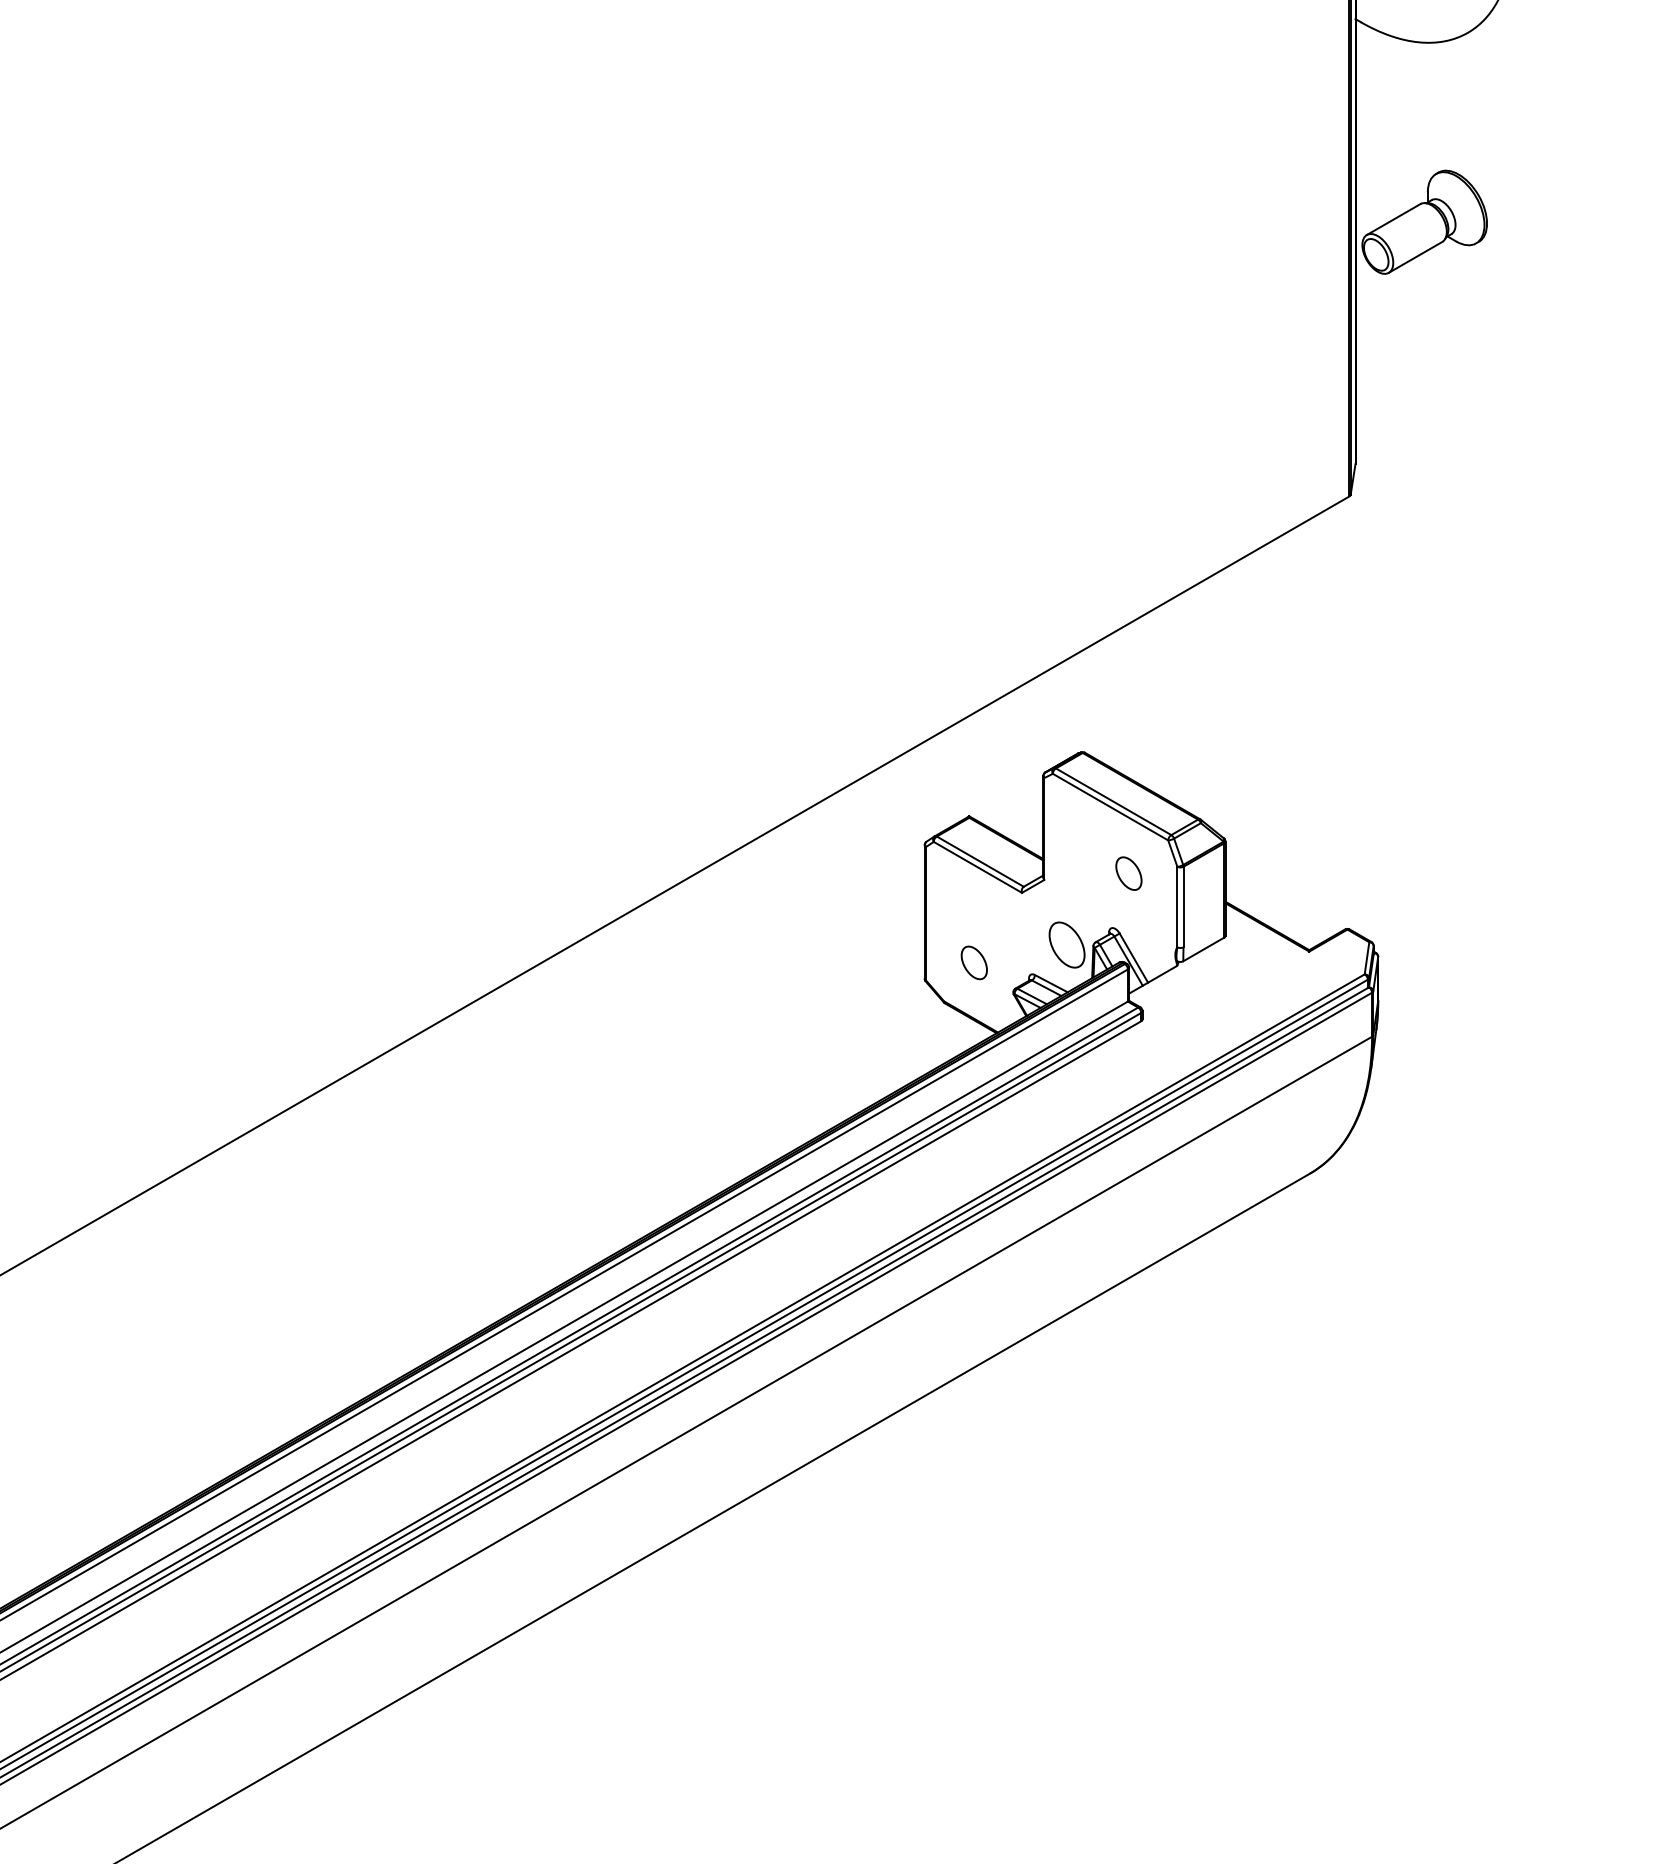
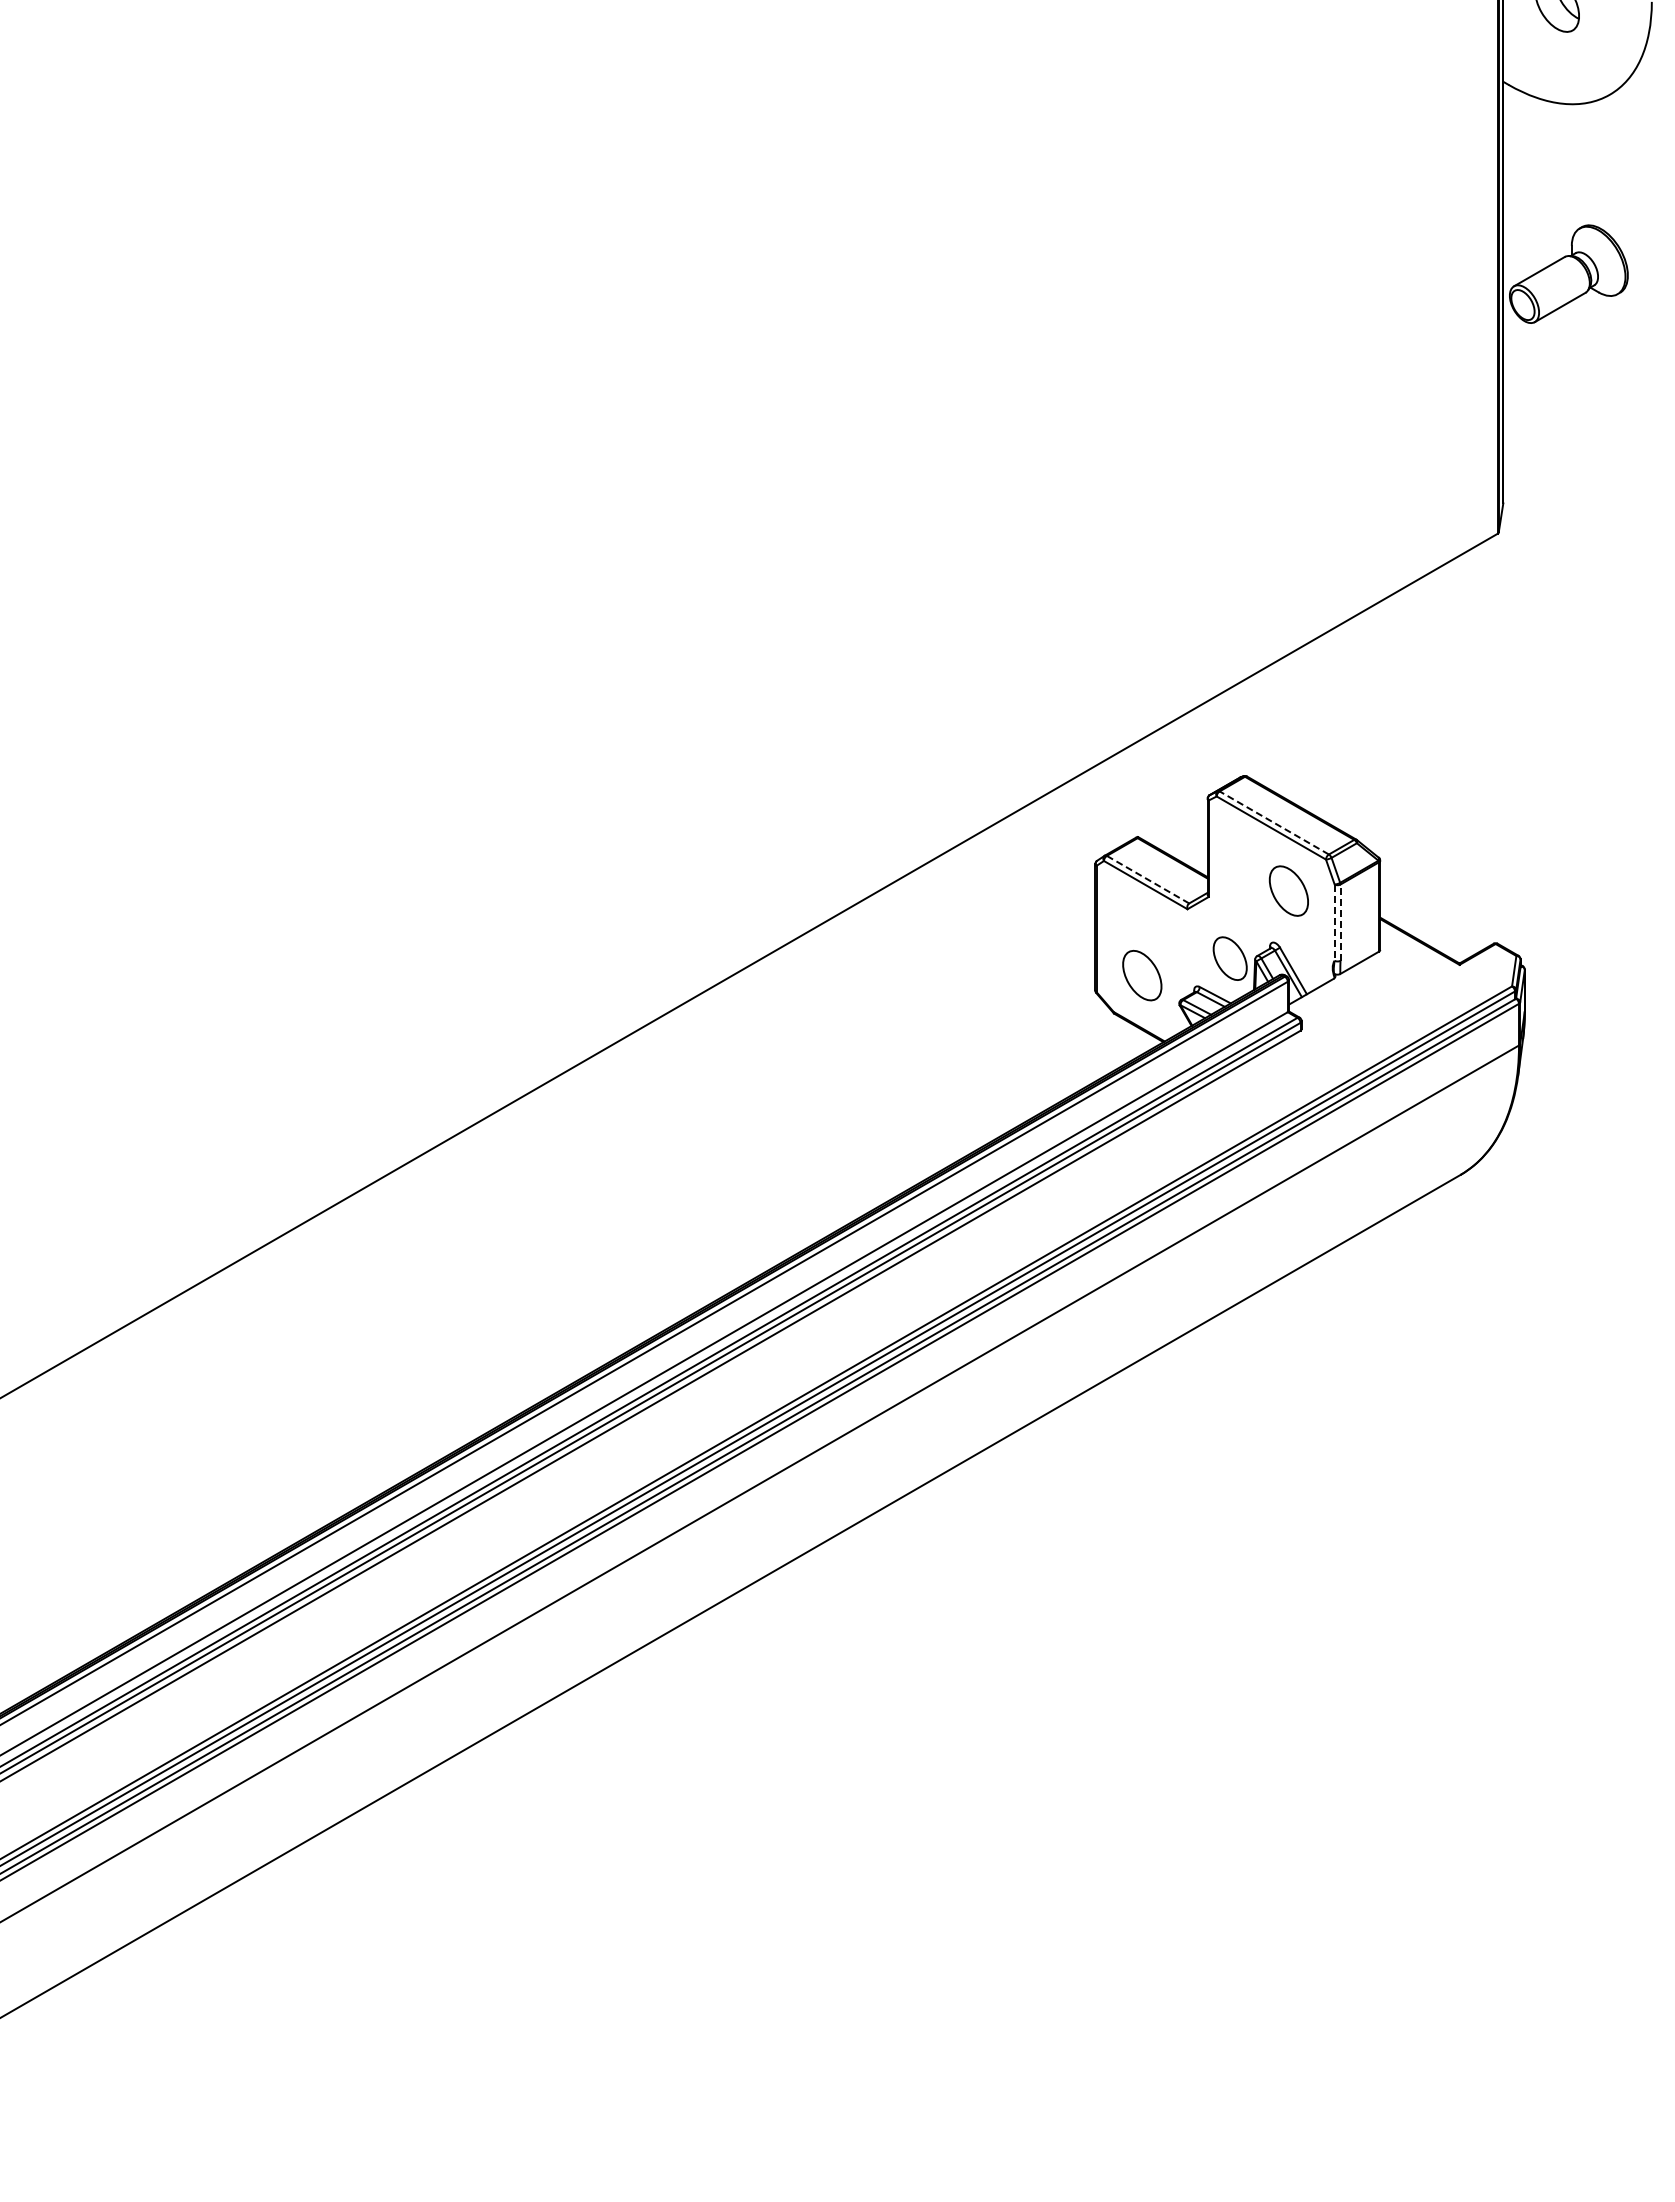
line: (1112, 801) -> (1273, 822), solid -> dashed
line: (980, 861) -> (1148, 879), solid -> dashed
part: (1128, 873) -> (1288, 890), size x1.6
line: (1183, 906) -> (1340, 922), solid -> dashed
line: (1177, 907) -> (1334, 923), solid -> dashed
part: (974, 962) -> (1142, 975), size x1.6

